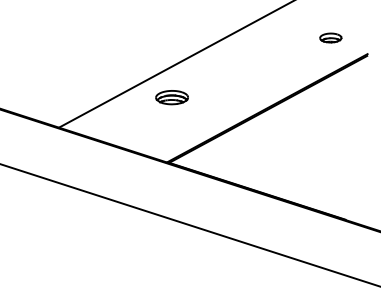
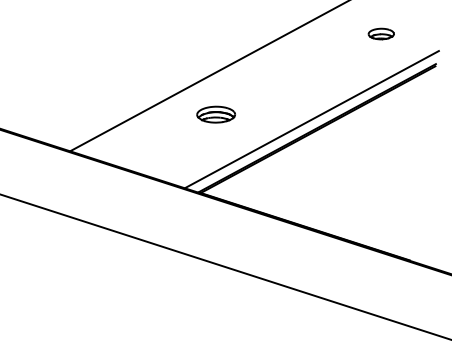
part: (330, 37) -> (380, 33), moved
part: (171, 97) -> (215, 114), moved
line: (262, 100) -> (311, 119), added

